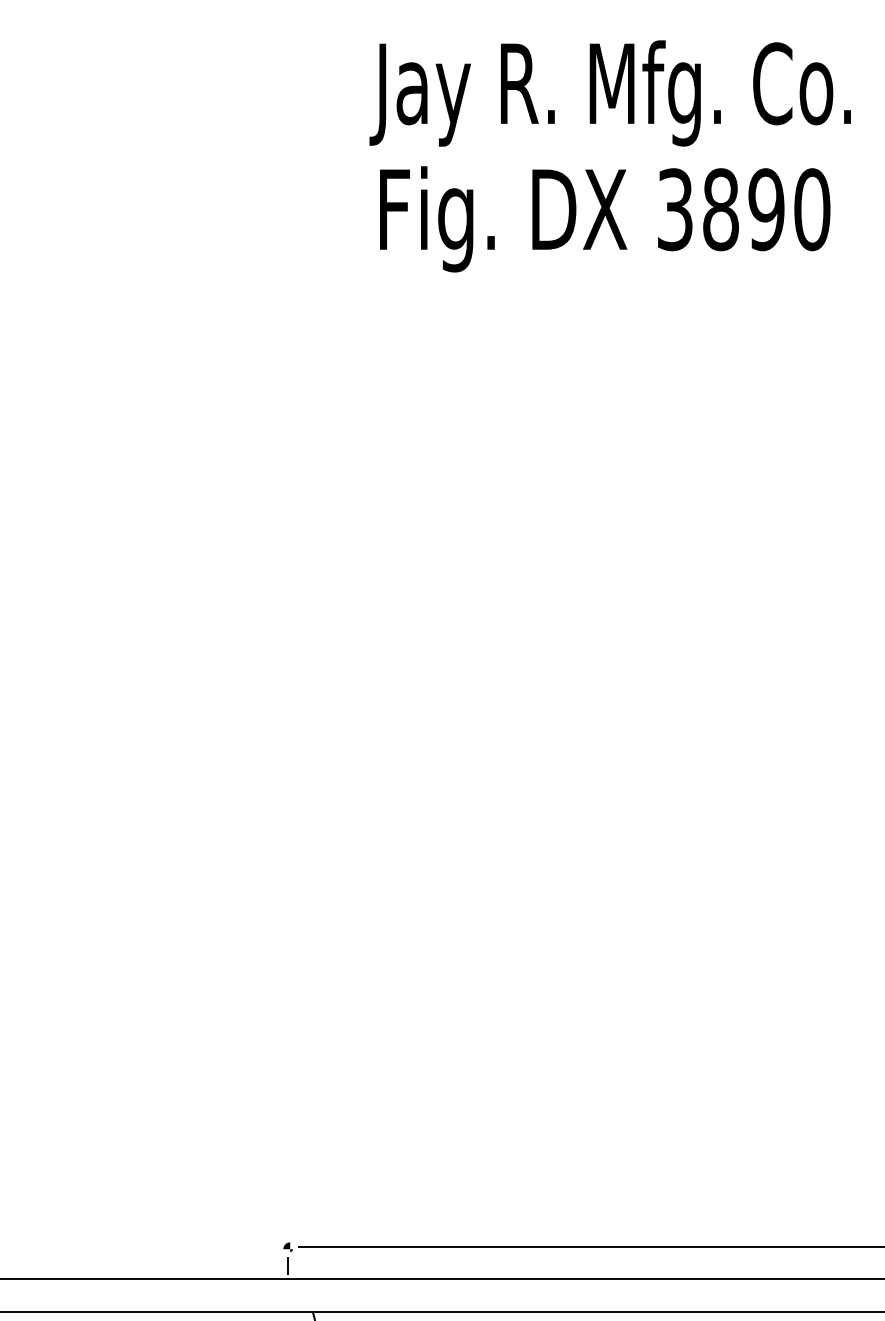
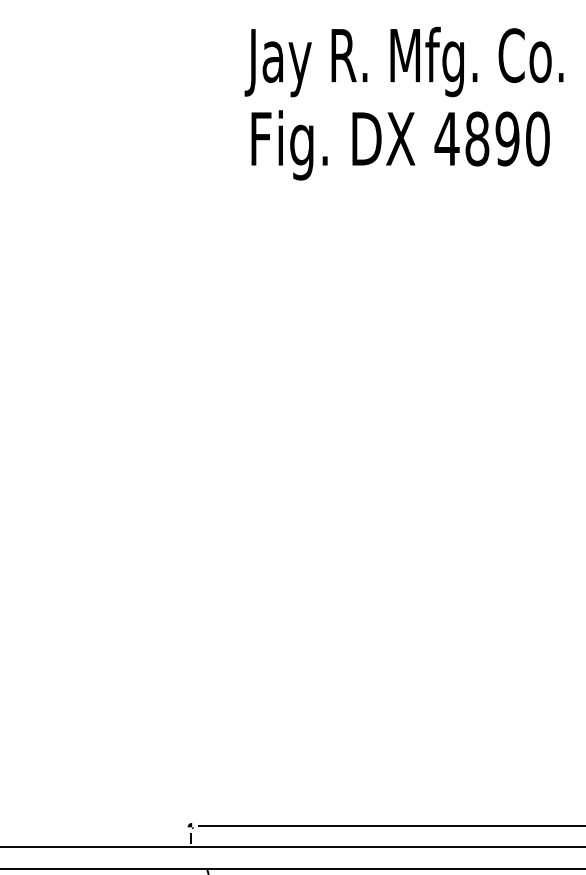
text: (674, 208) -> (446, 138), 3890 -> 4890

